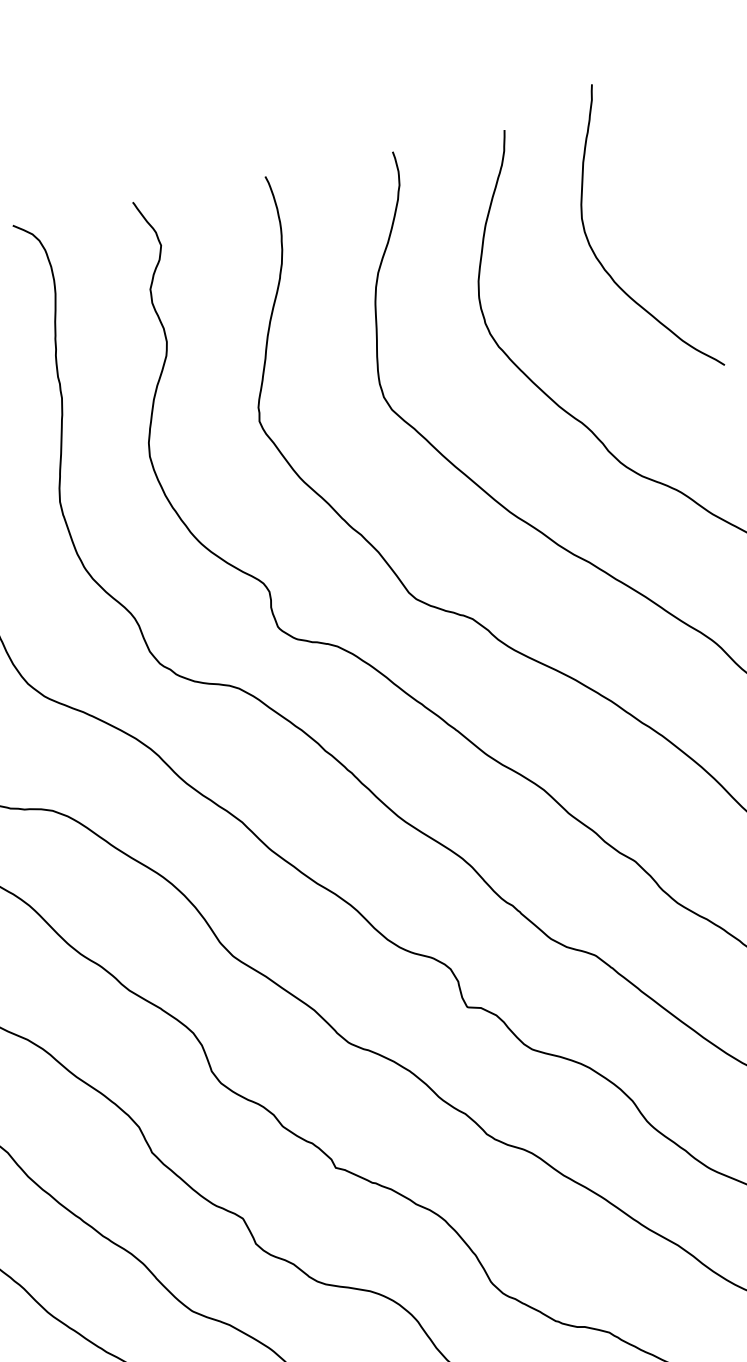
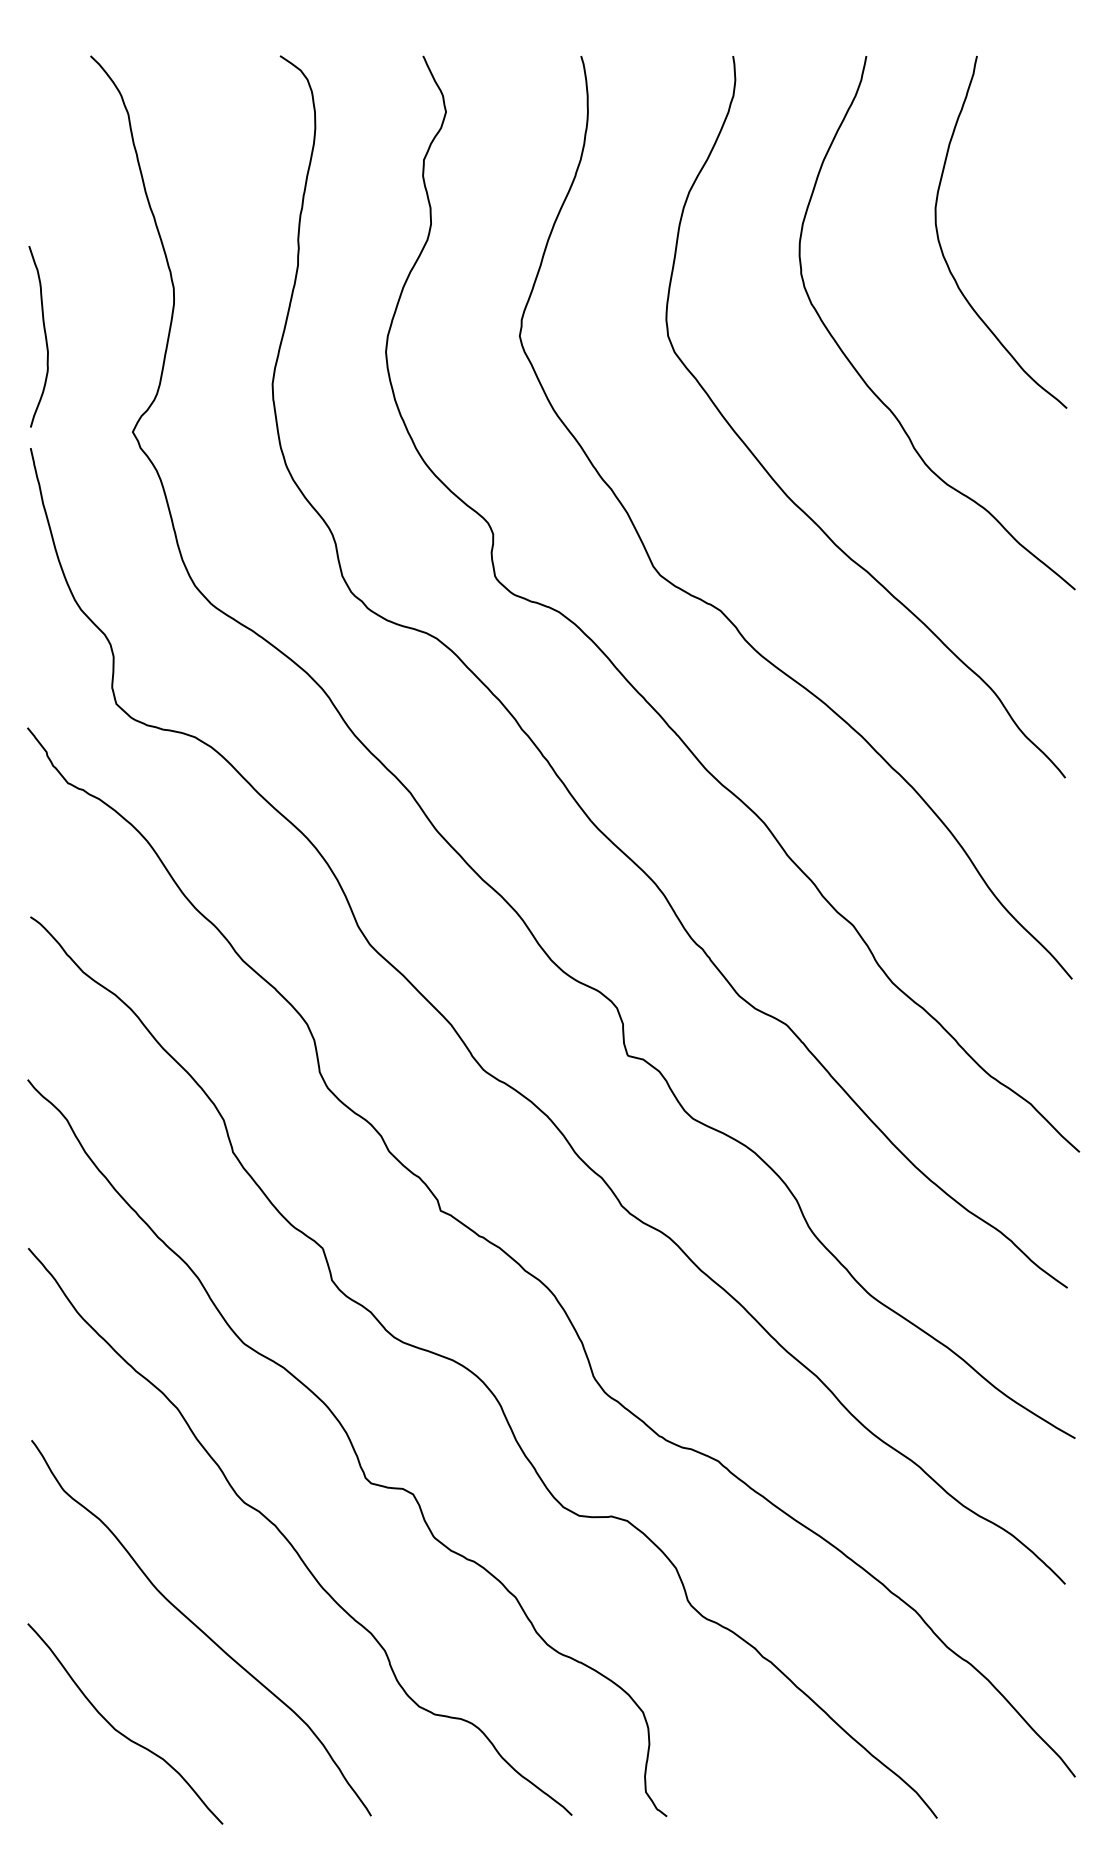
curve: (595, 254) -> (943, 252), moved

